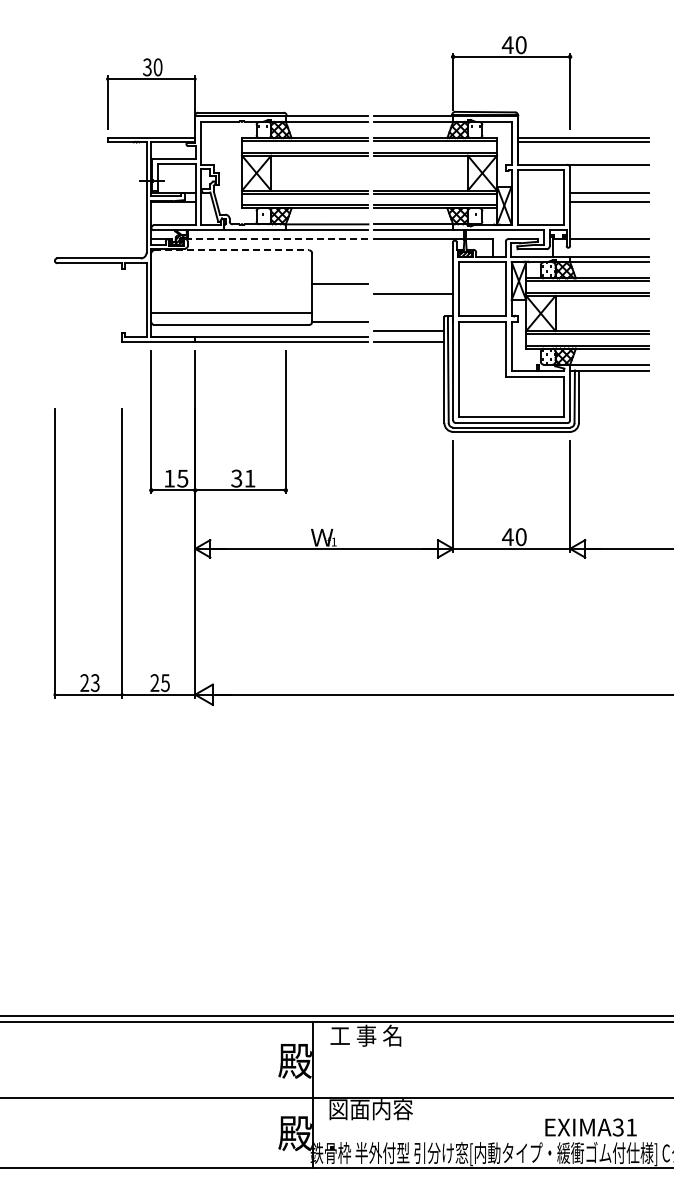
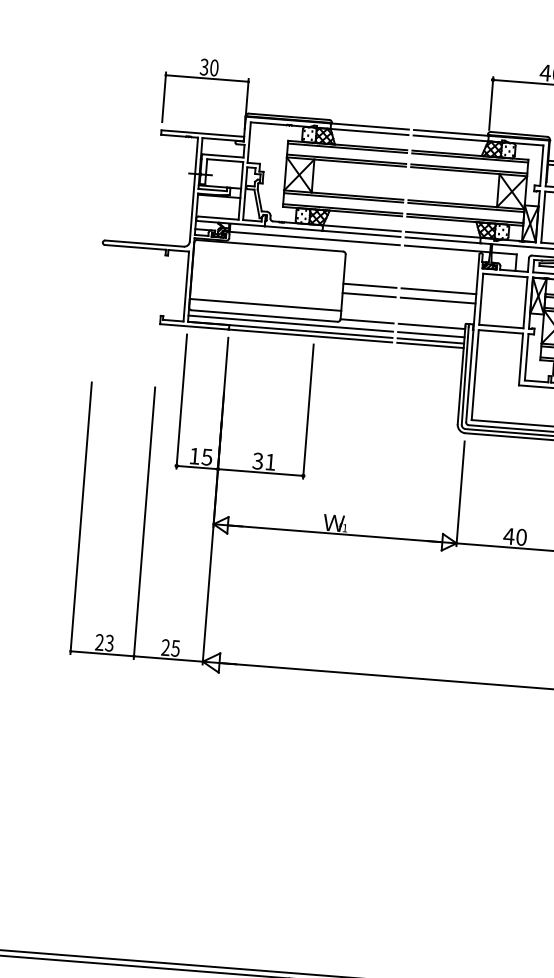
line: (276, 238) -> (313, 237), dashed -> solid
line: (232, 250) -> (270, 245), dashed -> solid
line: (413, 284) -> (438, 291), added
line: (340, 294) -> (369, 295), added
line: (408, 322) -> (431, 326), added
line: (259, 330) -> (290, 323), added
line: (408, 337) -> (430, 340), added

